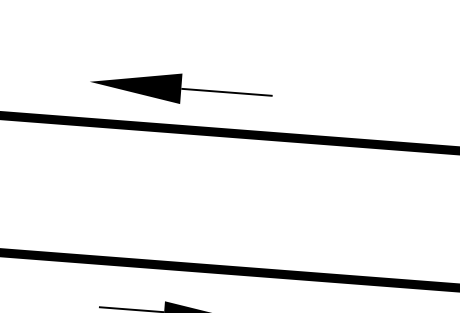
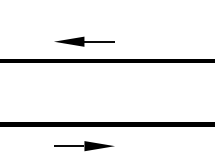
part: (181, 88) -> (84, 41), size x0.71

